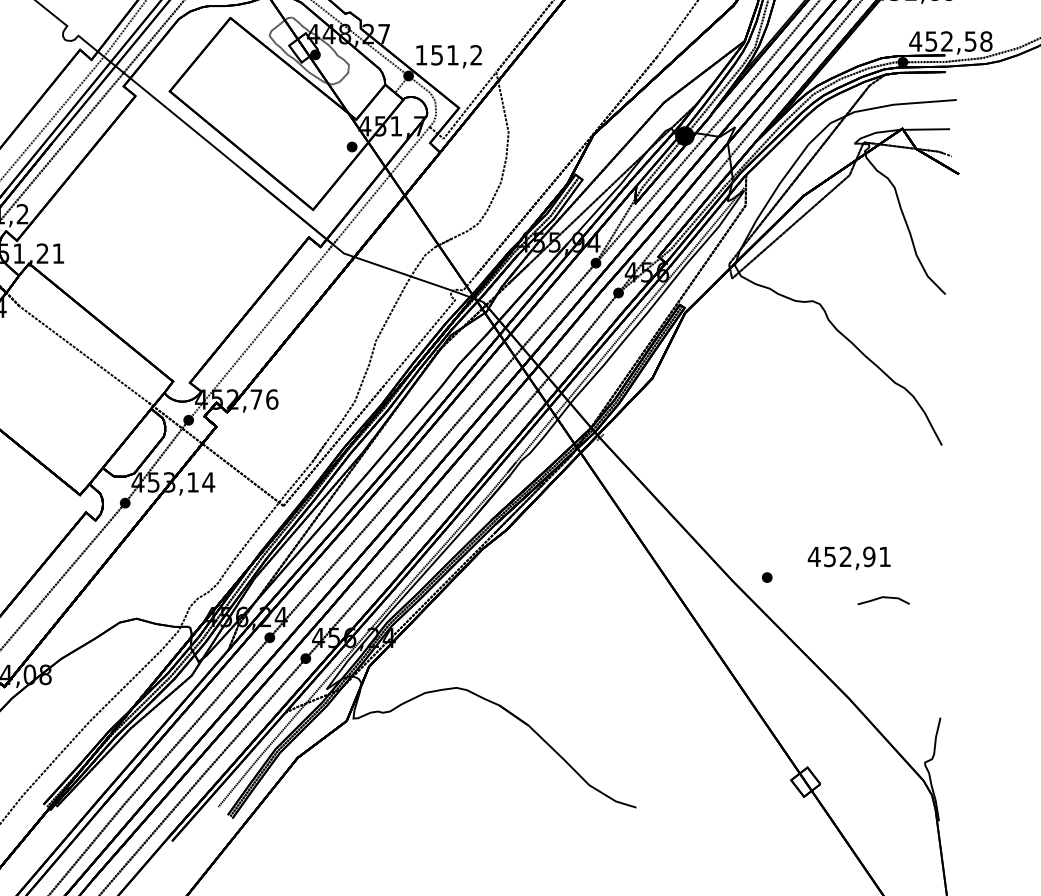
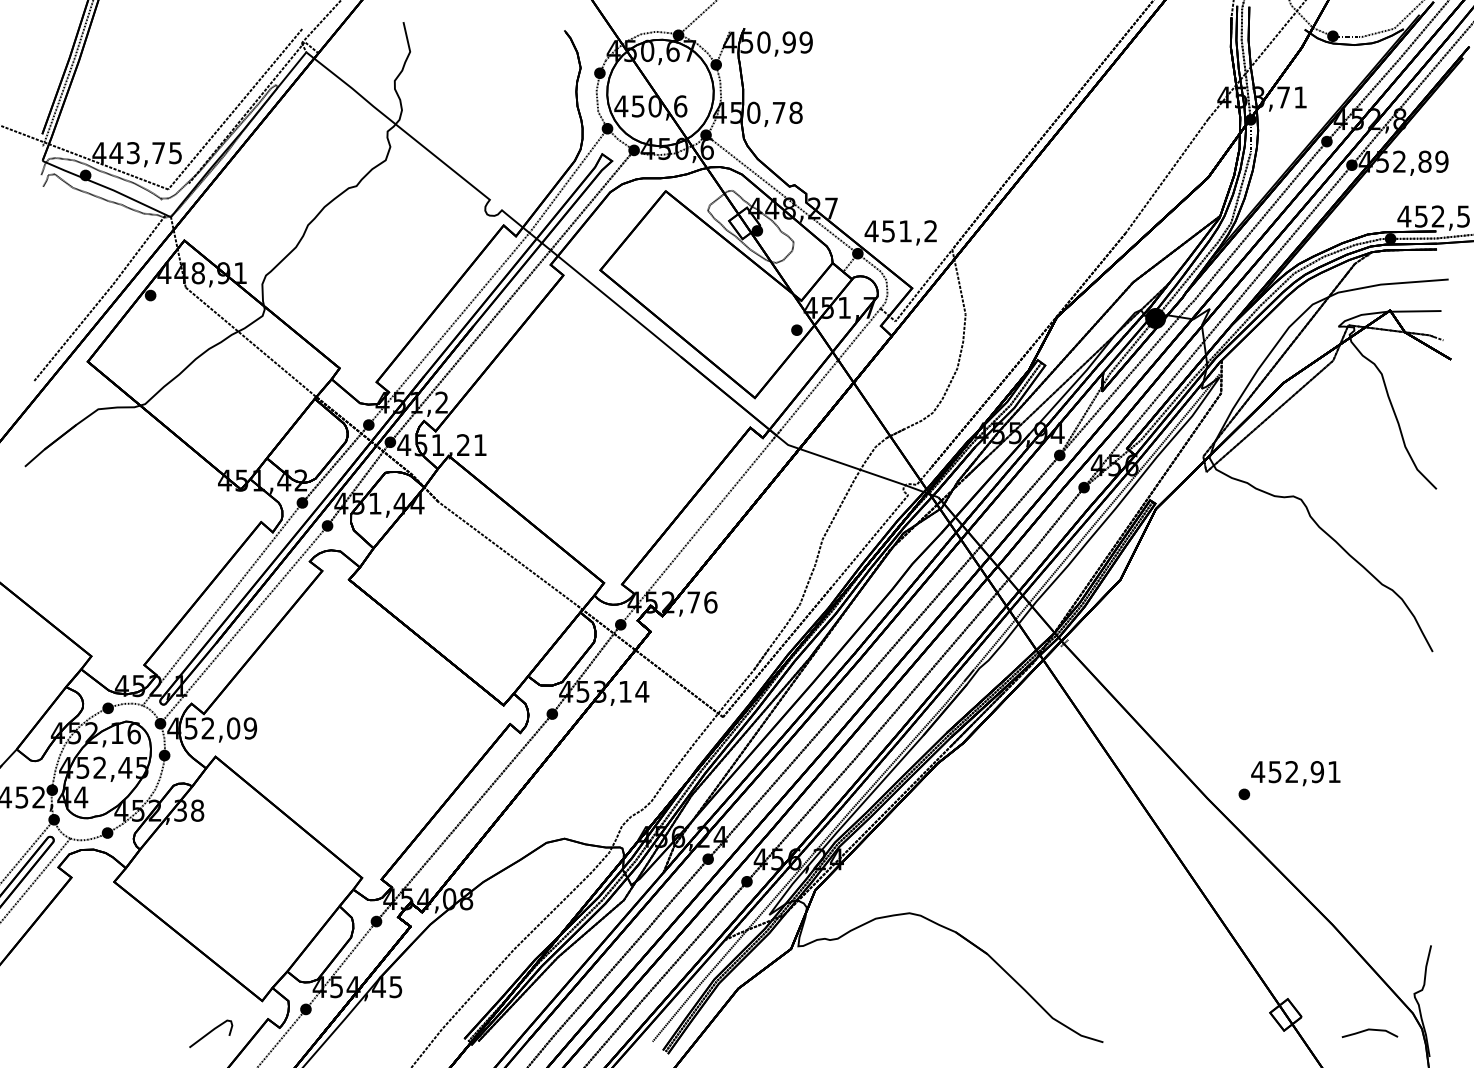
text: (421, 55) -> (871, 231), 151,2 -> 451,2
text: (848, 558) -> (1295, 773), moved
line: (883, 598) -> (1369, 1030), moved

